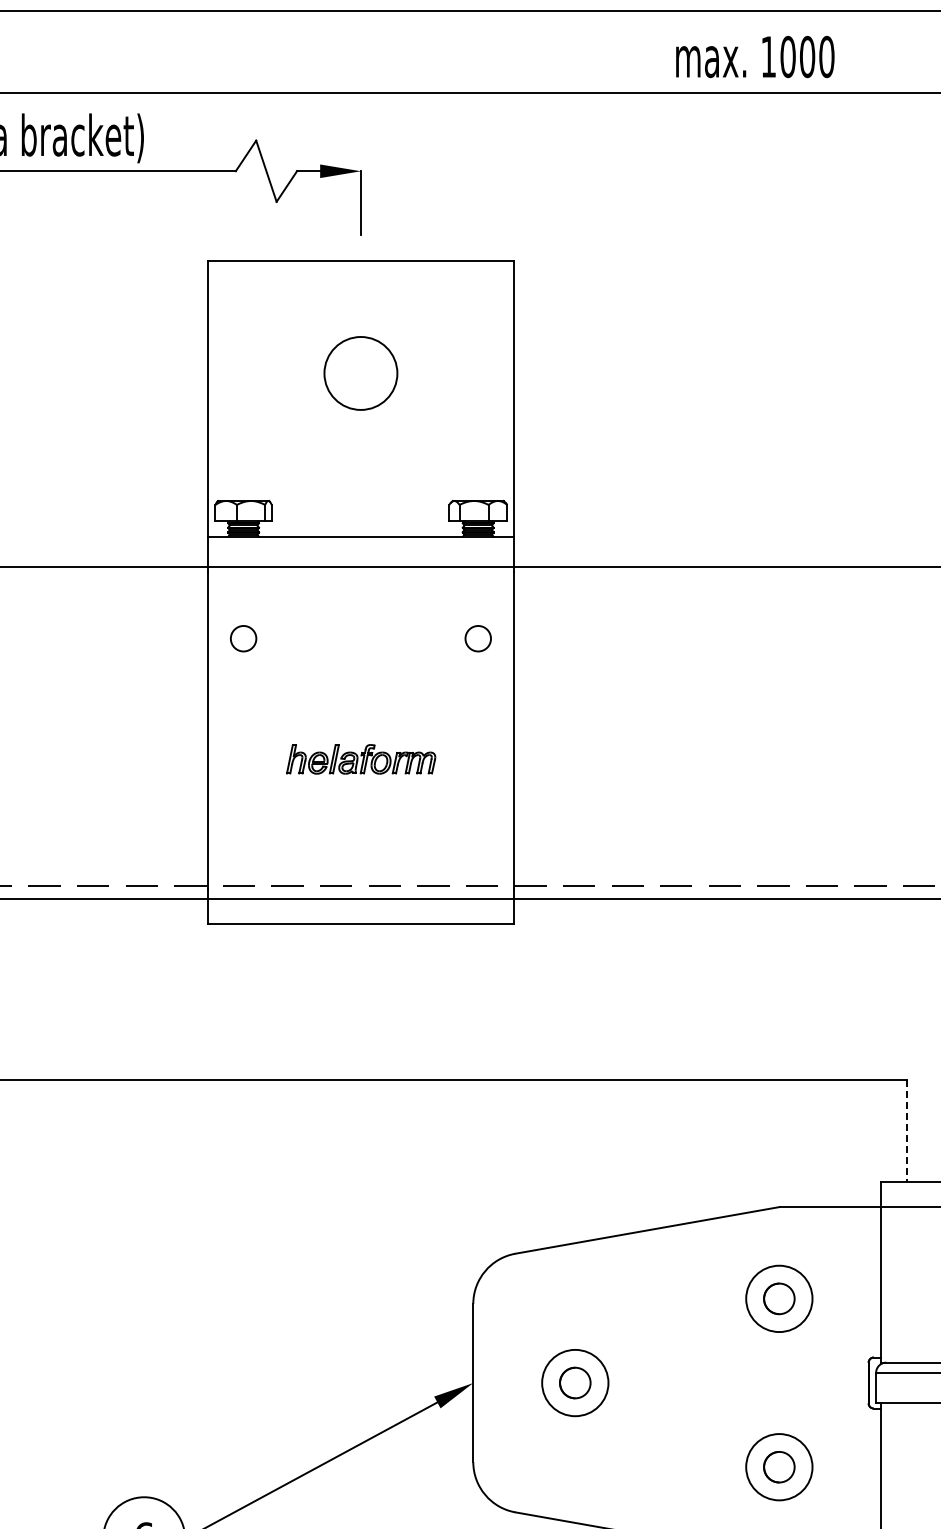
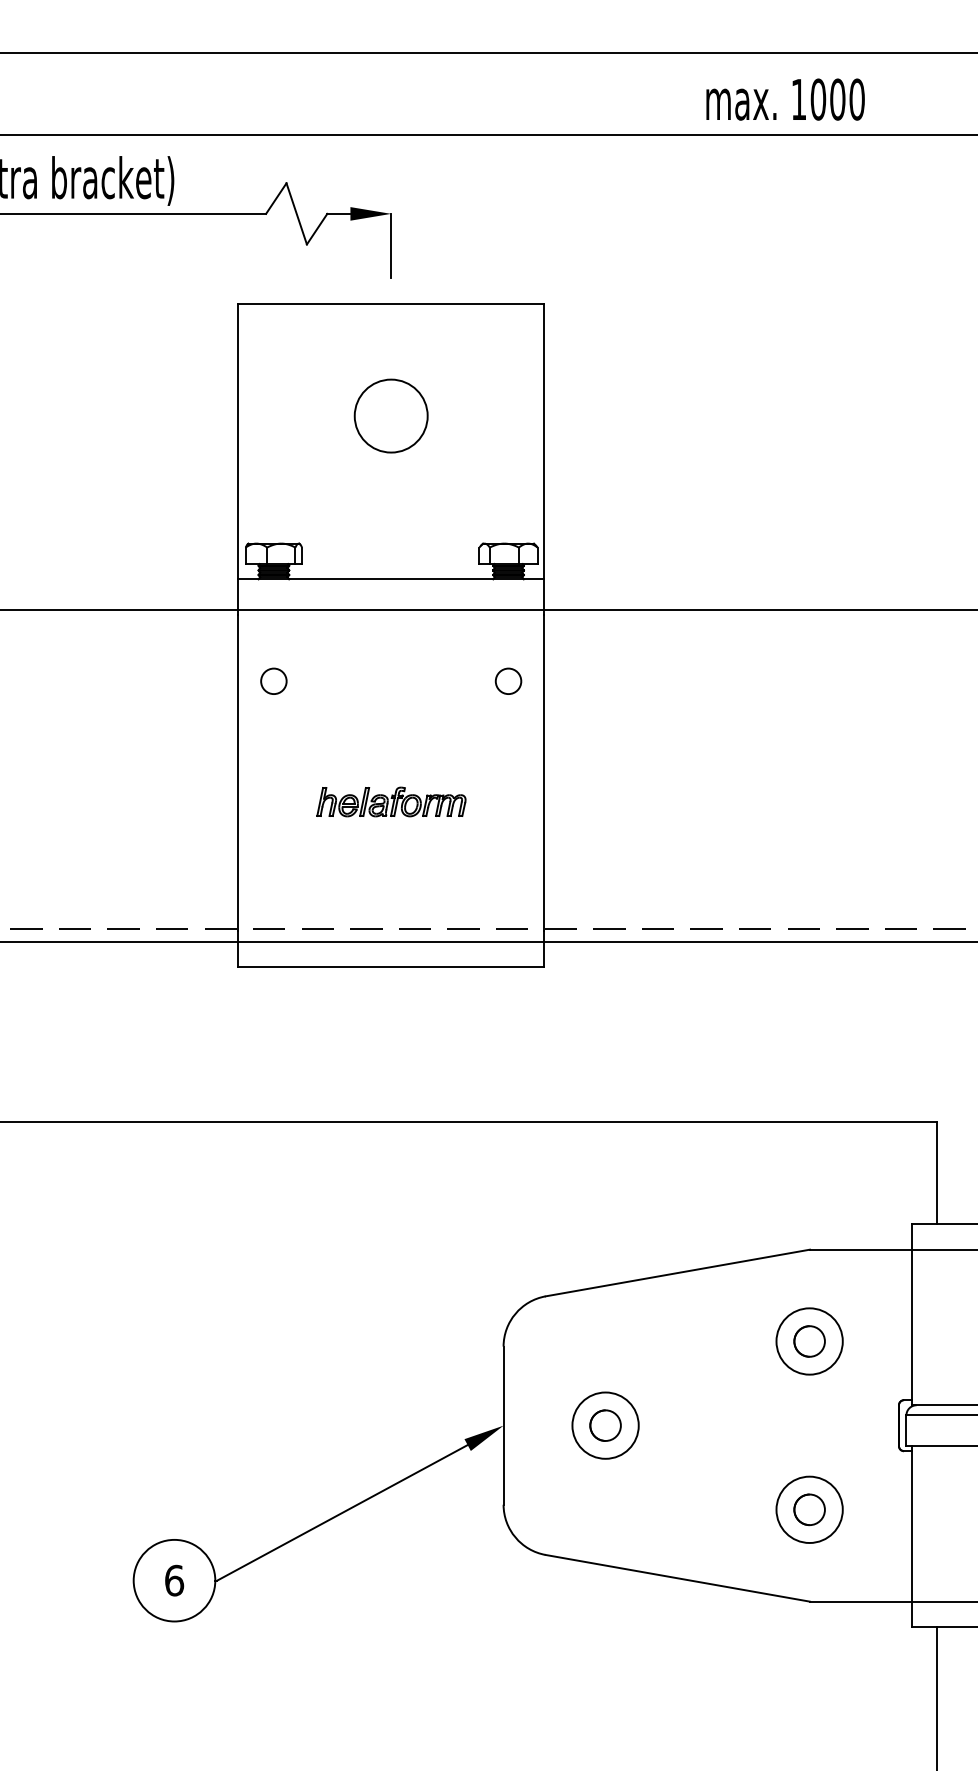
line: (907, 1130) -> (937, 1173), dashed -> solid

